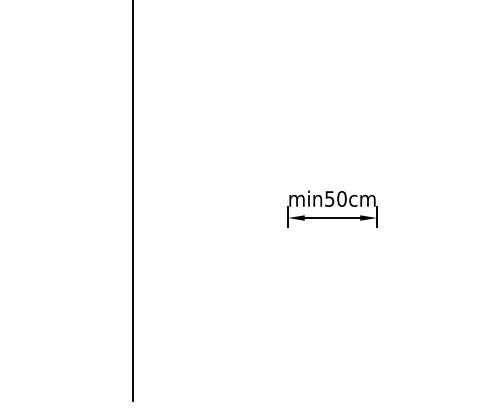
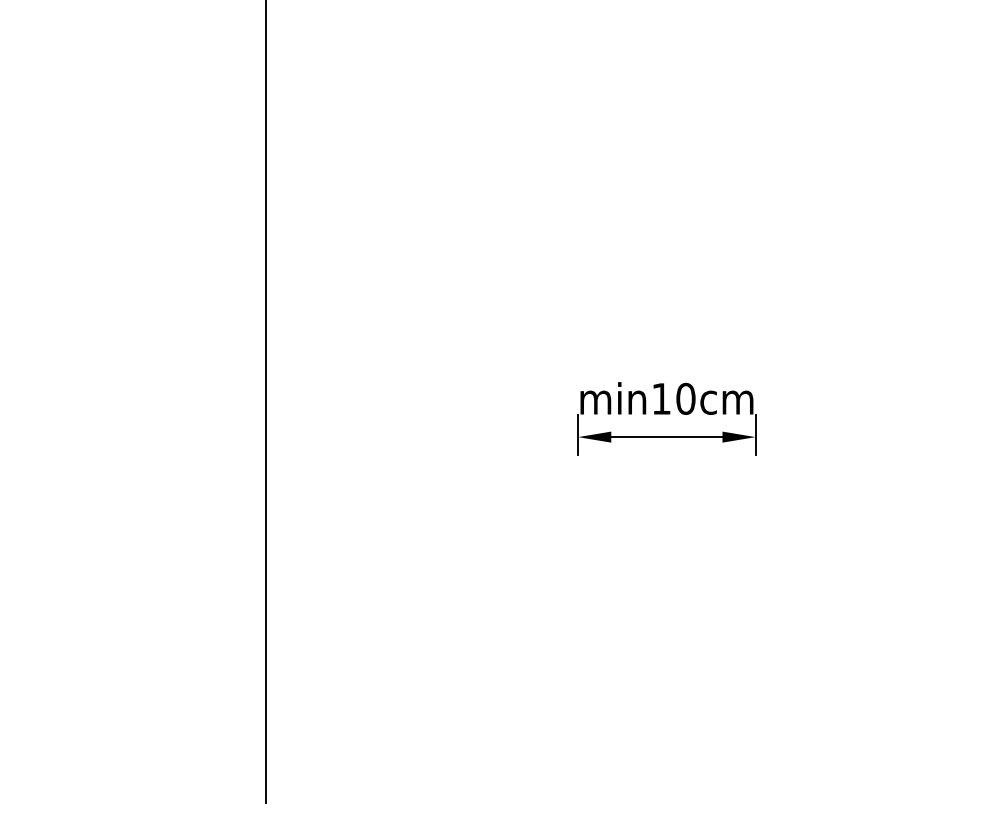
text: (329, 198) -> (660, 397), min50cm -> min10cm

